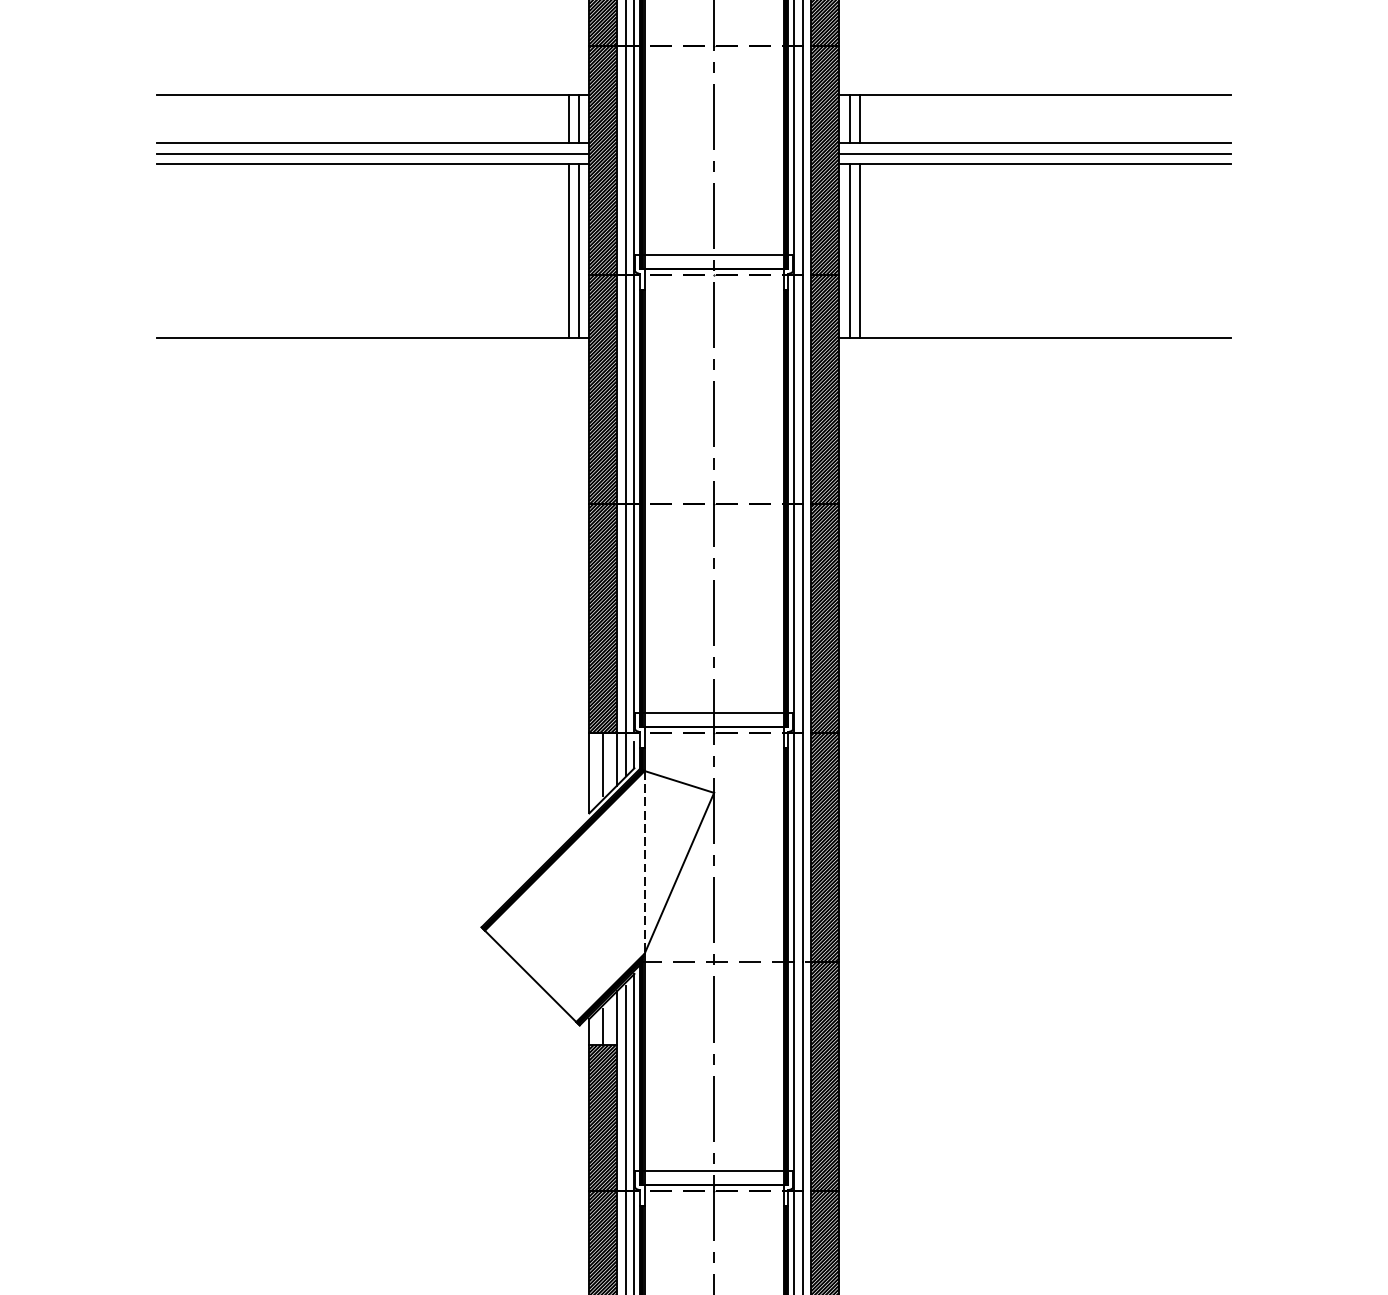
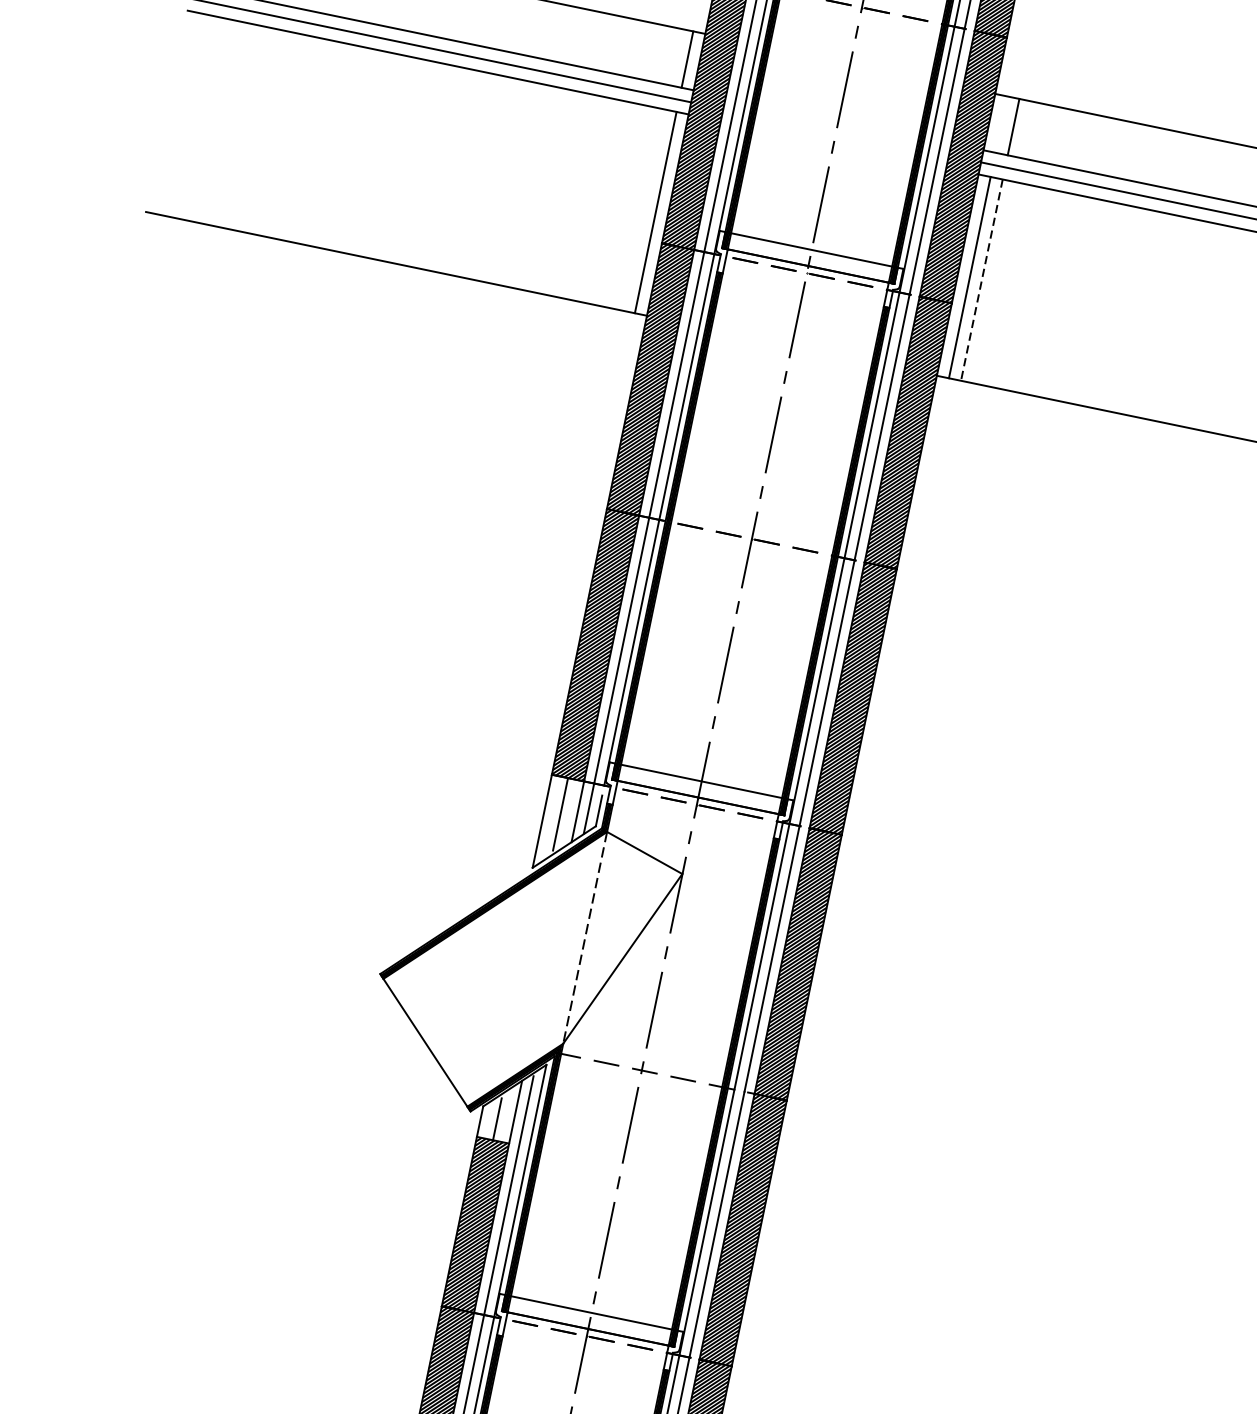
line: (568, 118) -> (675, 56), removed
line: (849, 118) -> (1001, 124), removed
line: (568, 250) -> (643, 209), removed
line: (860, 250) -> (982, 279), solid -> dashed

